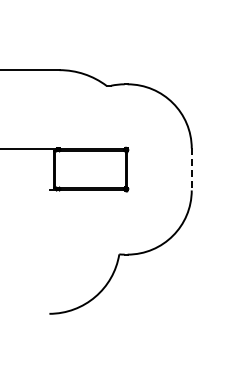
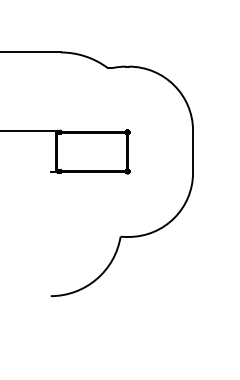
line: (191, 169) -> (192, 151), dashed -> solid

